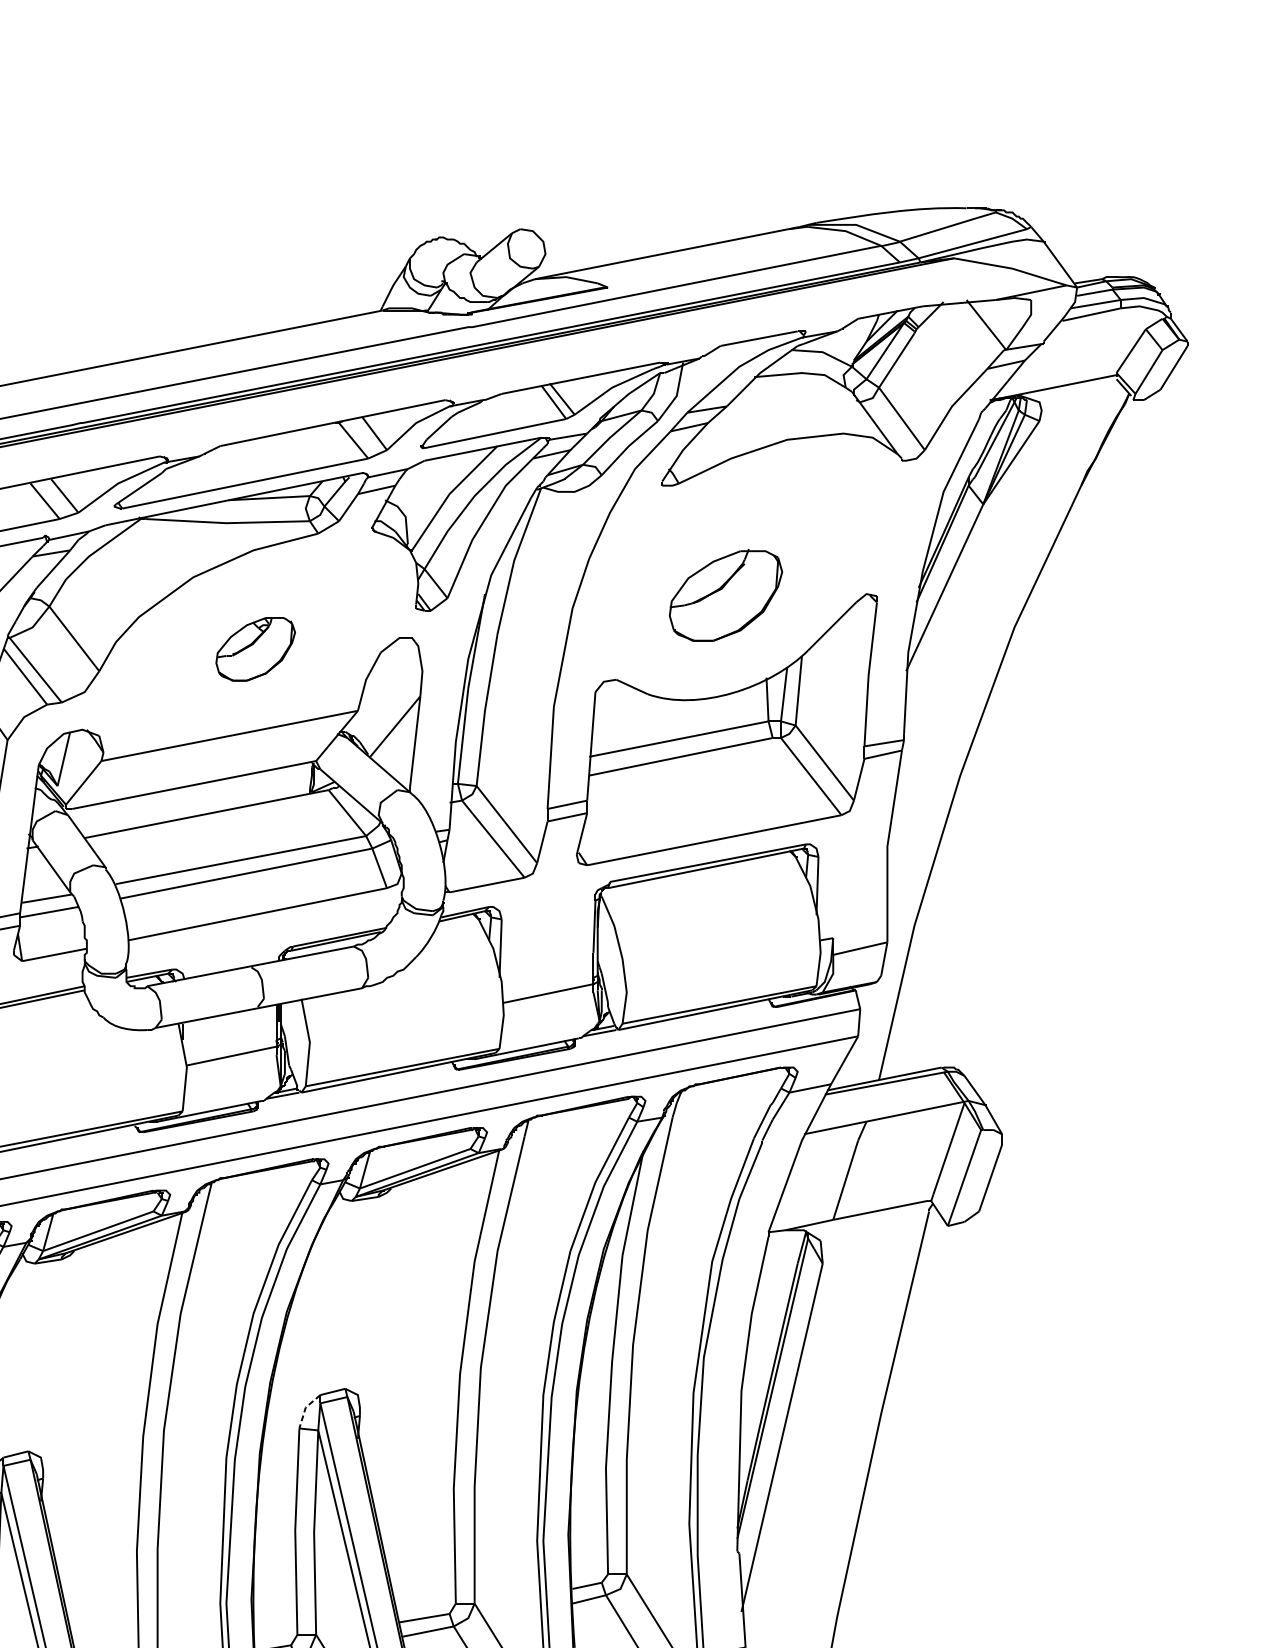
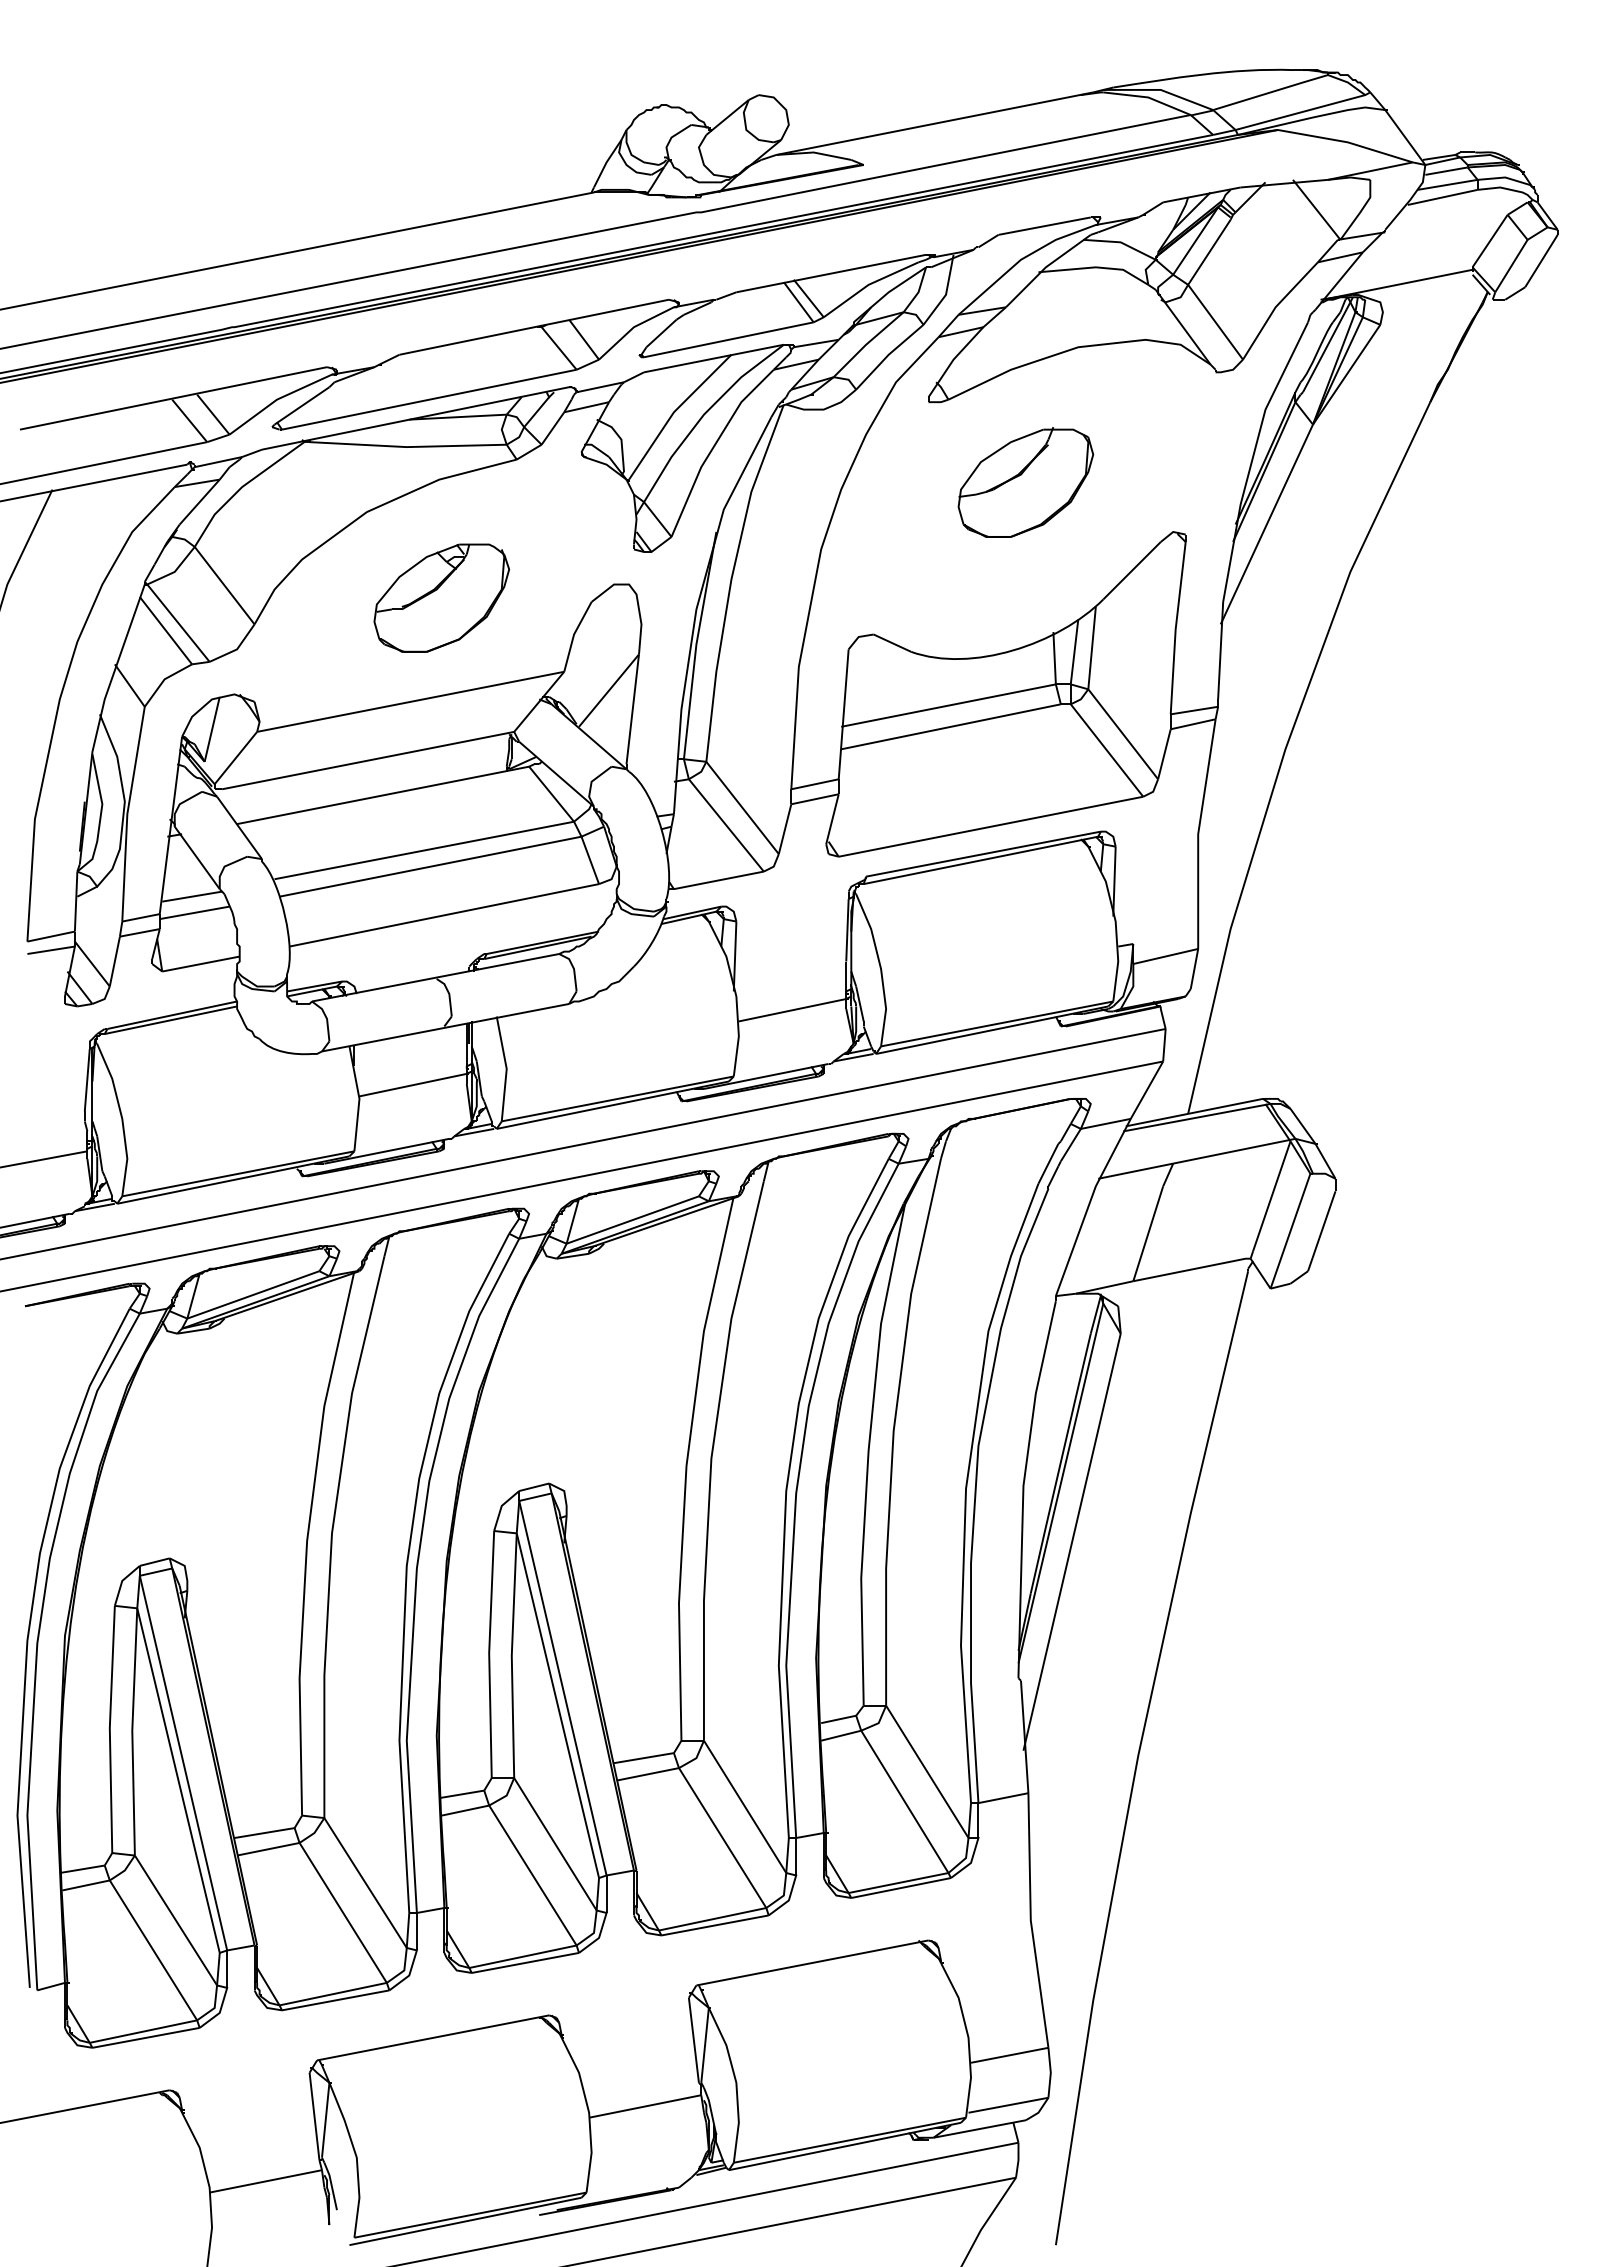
part: (725, 595) -> (1025, 482), moved
part: (255, 648) -> (441, 597), size x1.43
line: (305, 1408) -> (501, 1507), dashed -> solid

